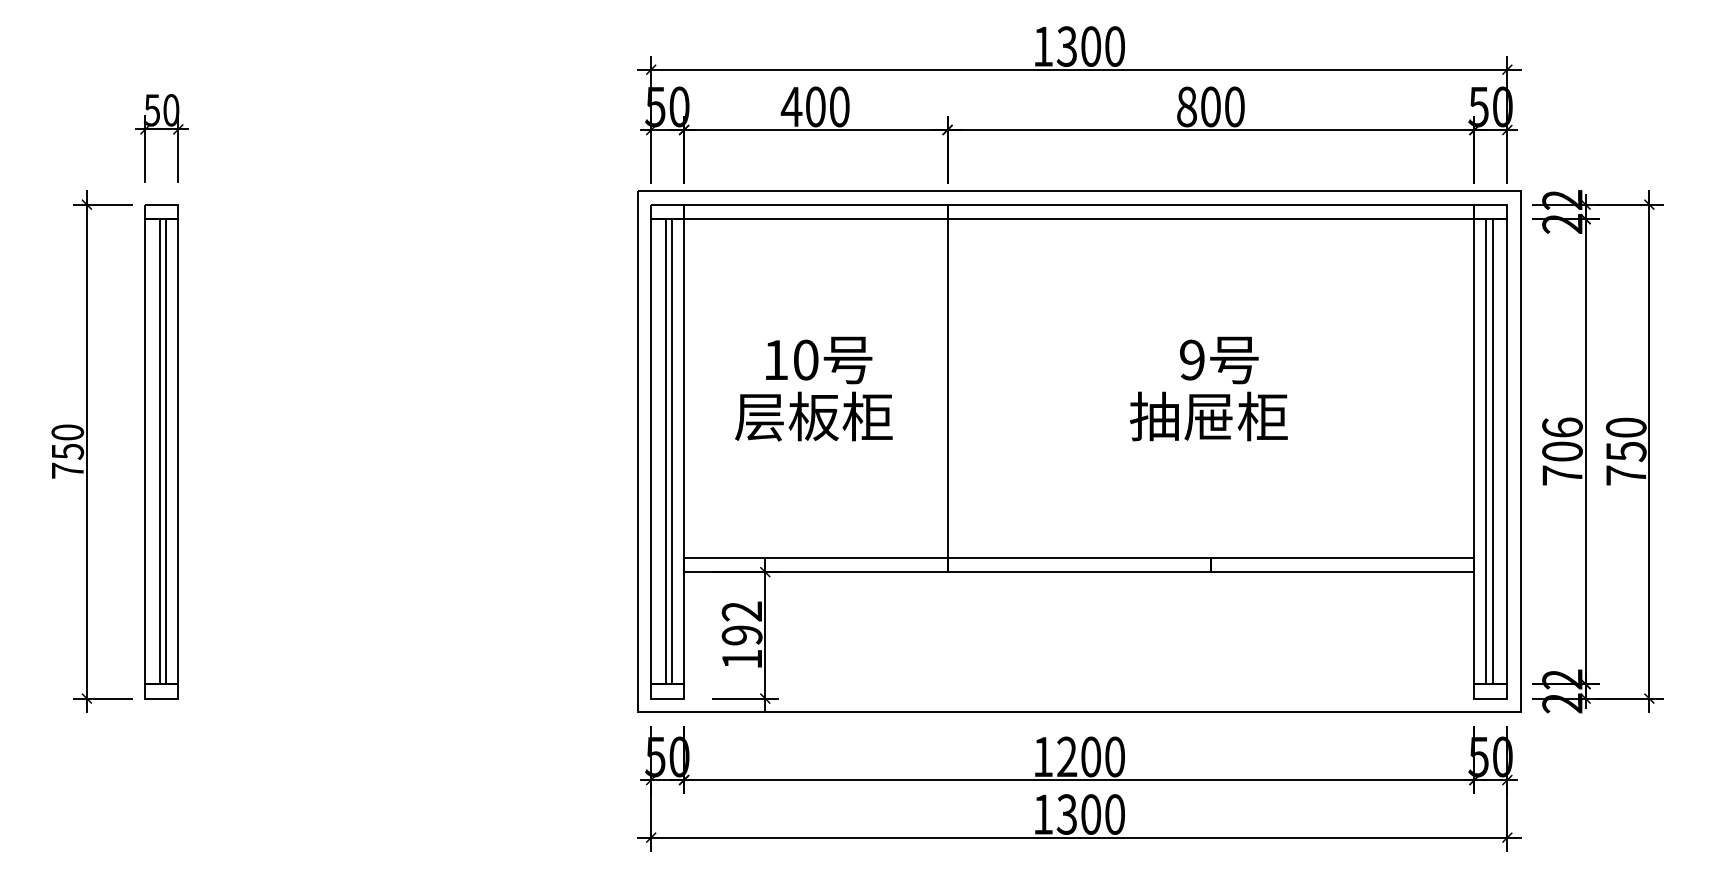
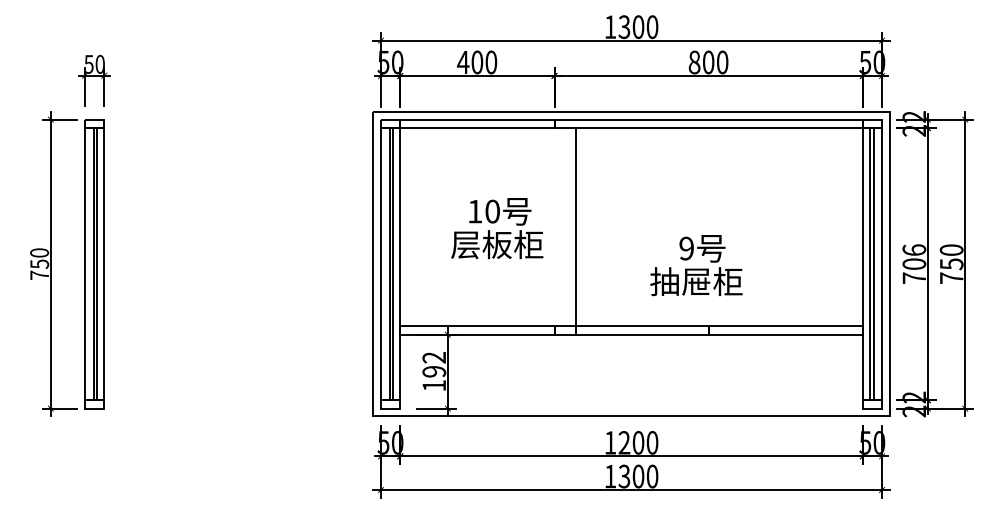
text: (814, 388) -> (497, 228), moved
text: (1209, 388) -> (696, 265), moved
line: (947, 395) -> (575, 231), moved

